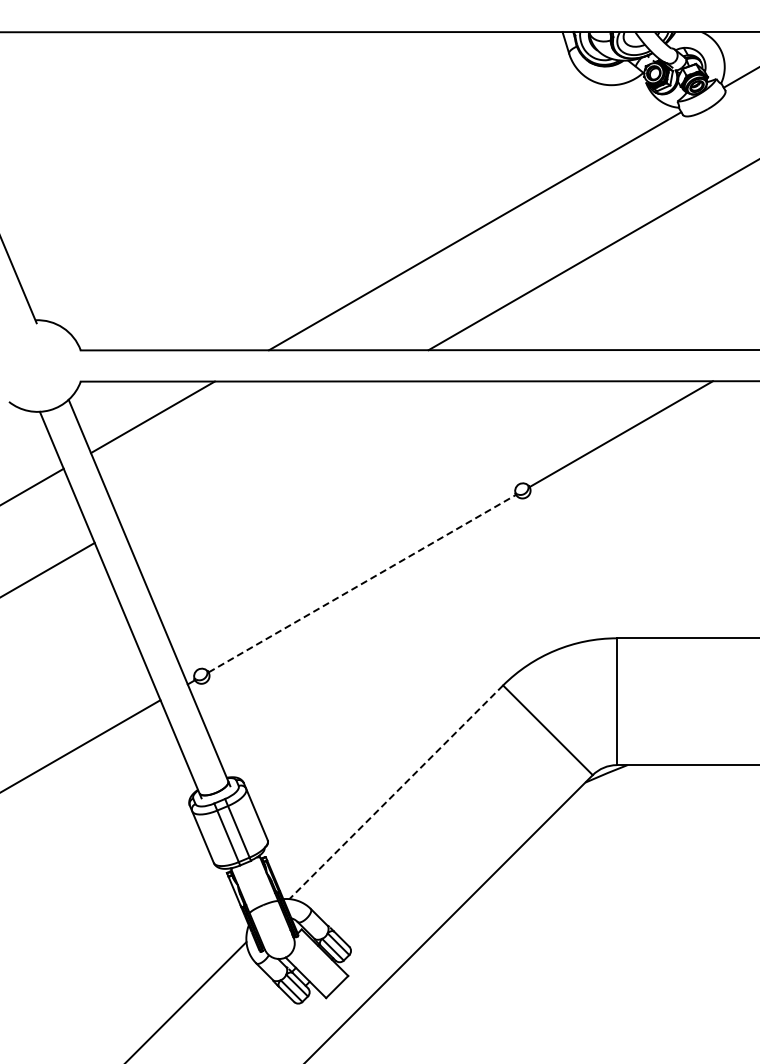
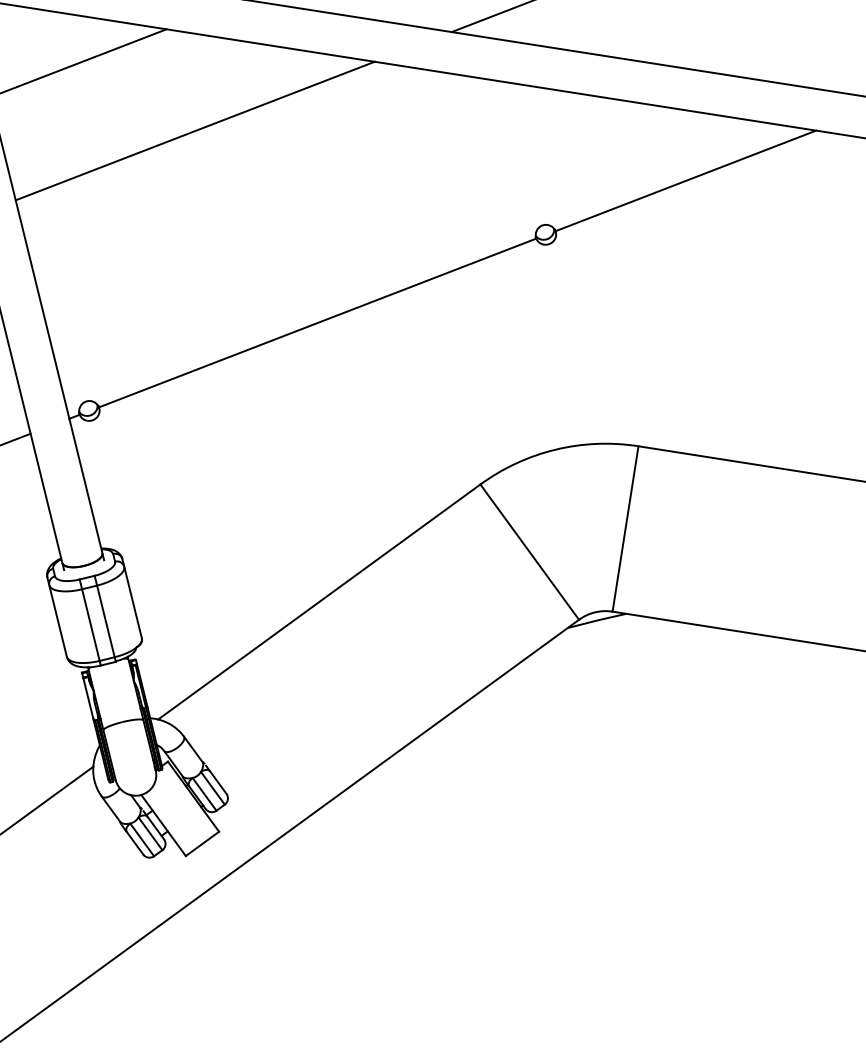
line: (248, 454) -> (195, 131), added
line: (362, 583) -> (317, 322), dashed -> solid
line: (395, 792) -> (318, 602), dashed -> solid

